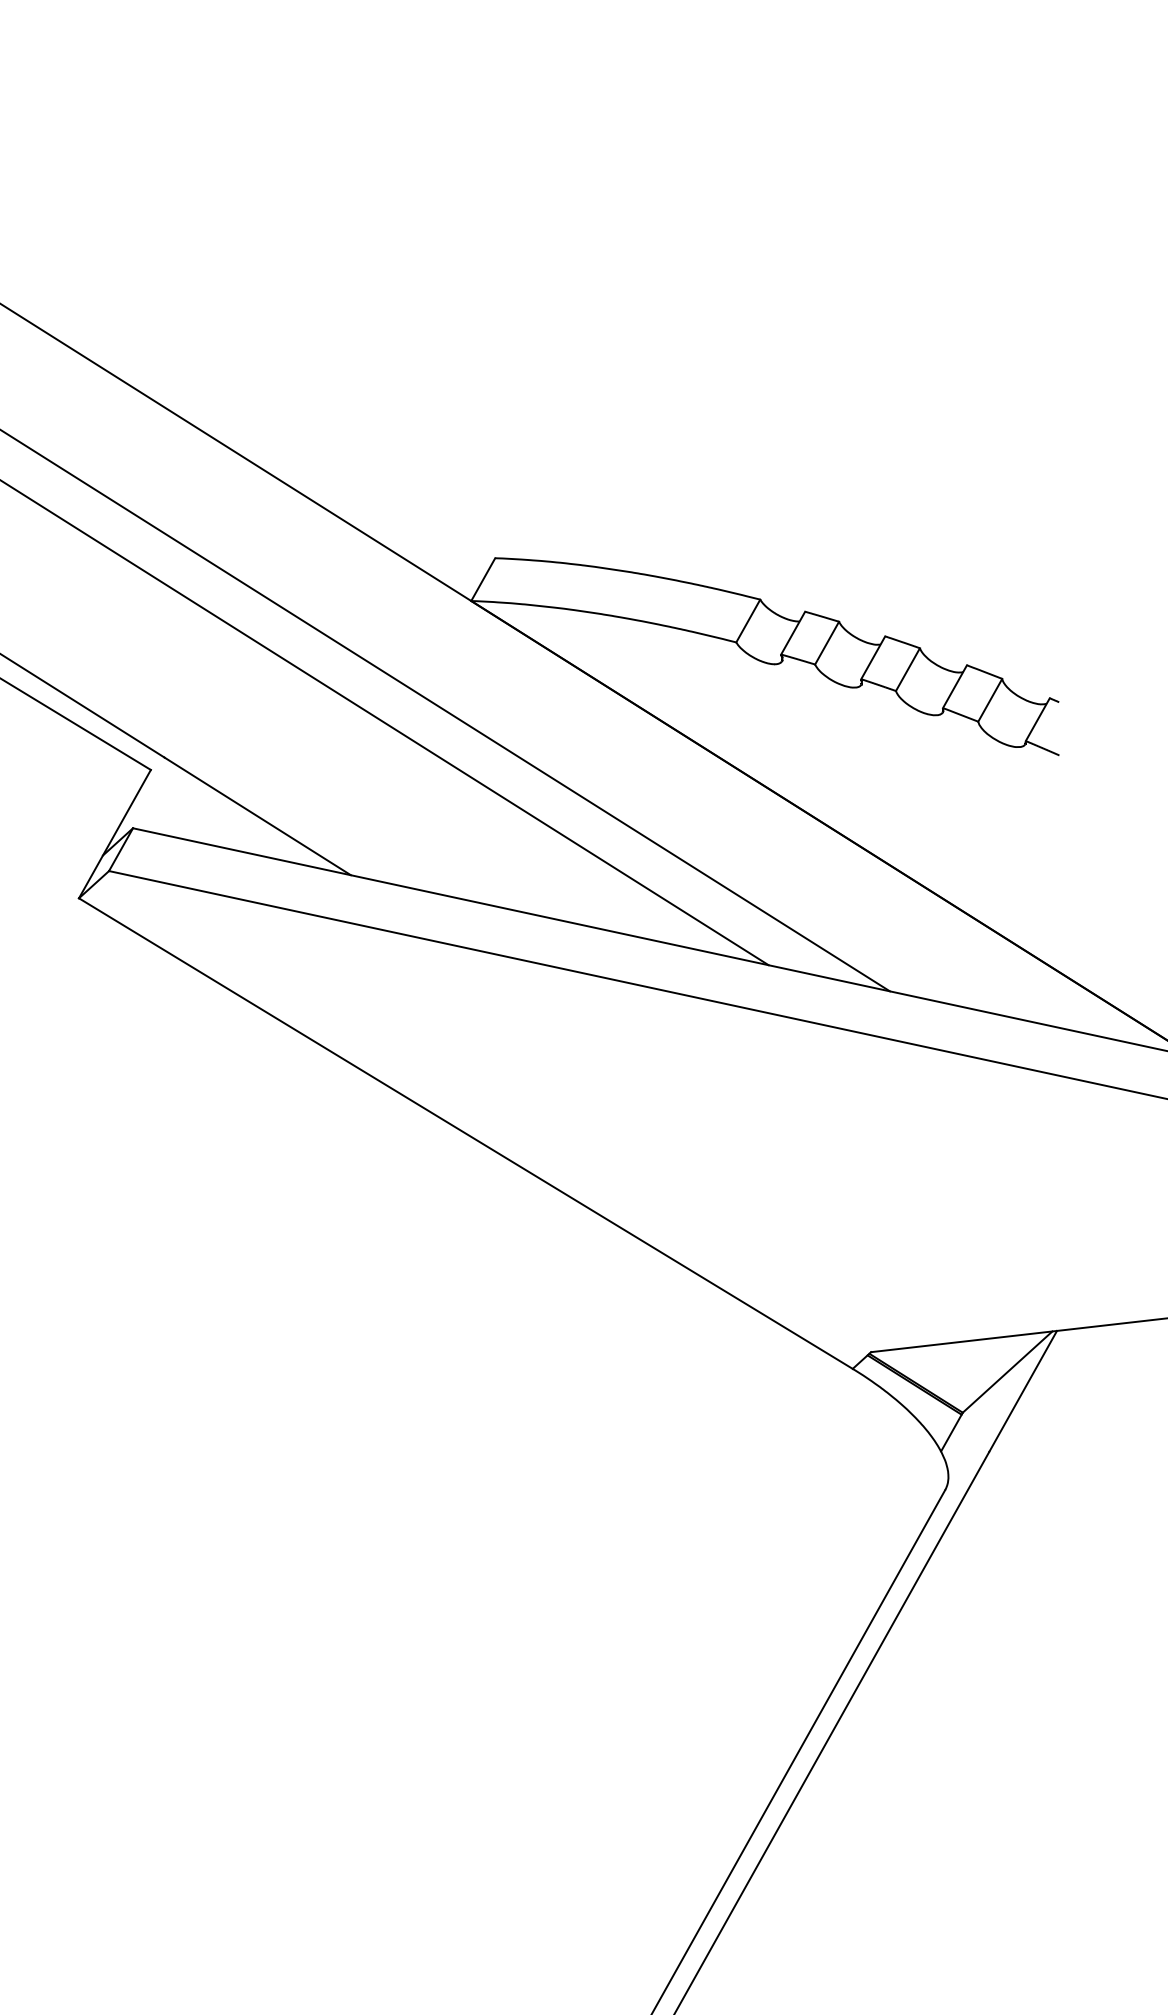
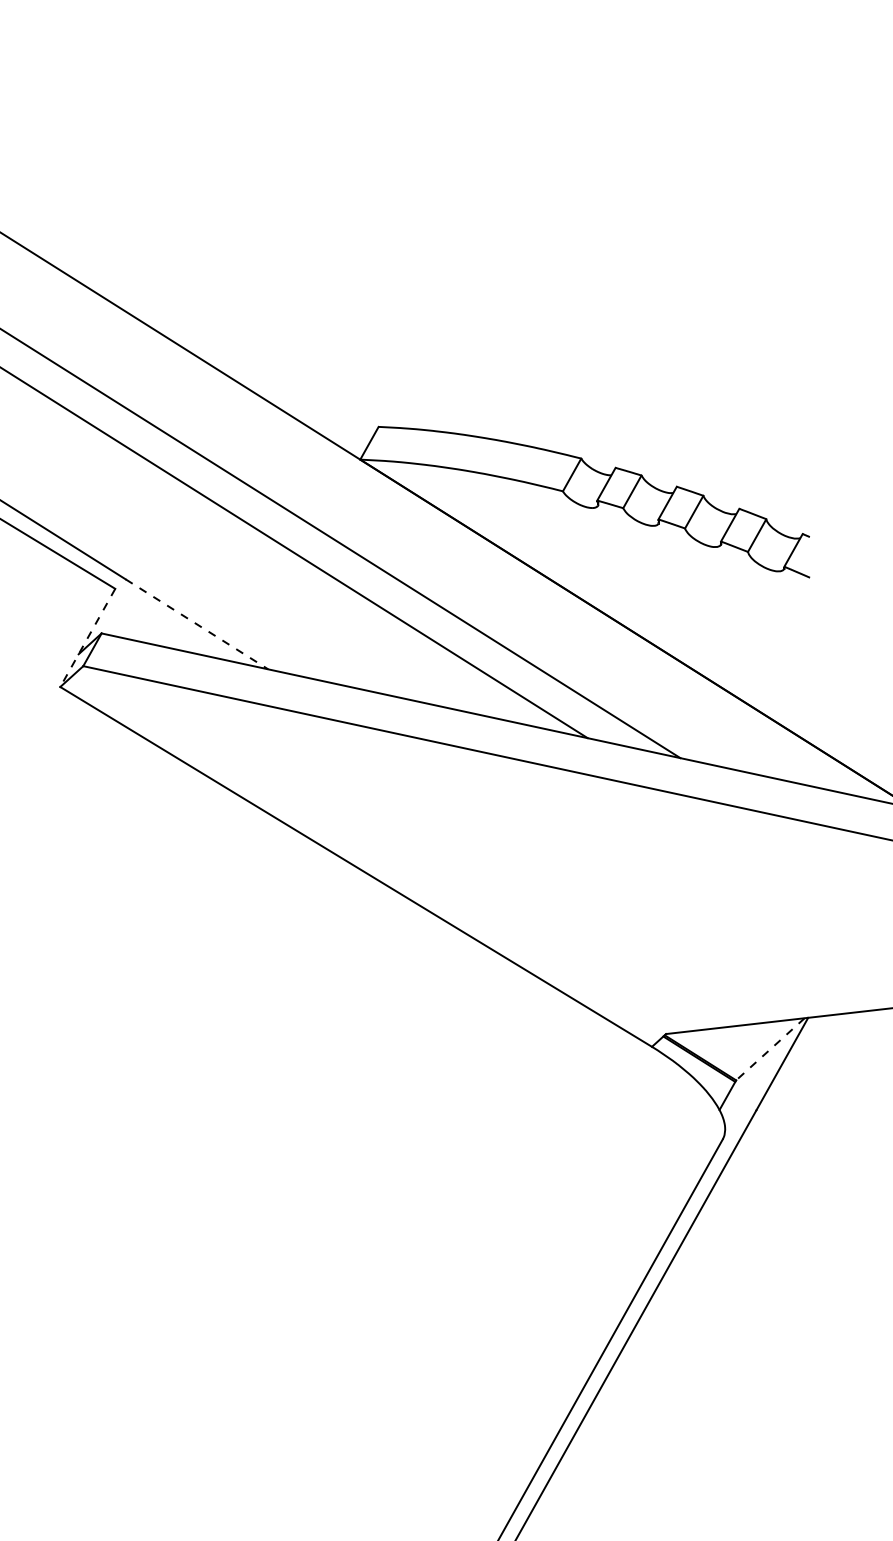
line: (258, 816) -> (197, 624), solid -> dashed
line: (114, 834) -> (87, 638), solid -> dashed
line: (1007, 1372) -> (770, 1049), solid -> dashed

